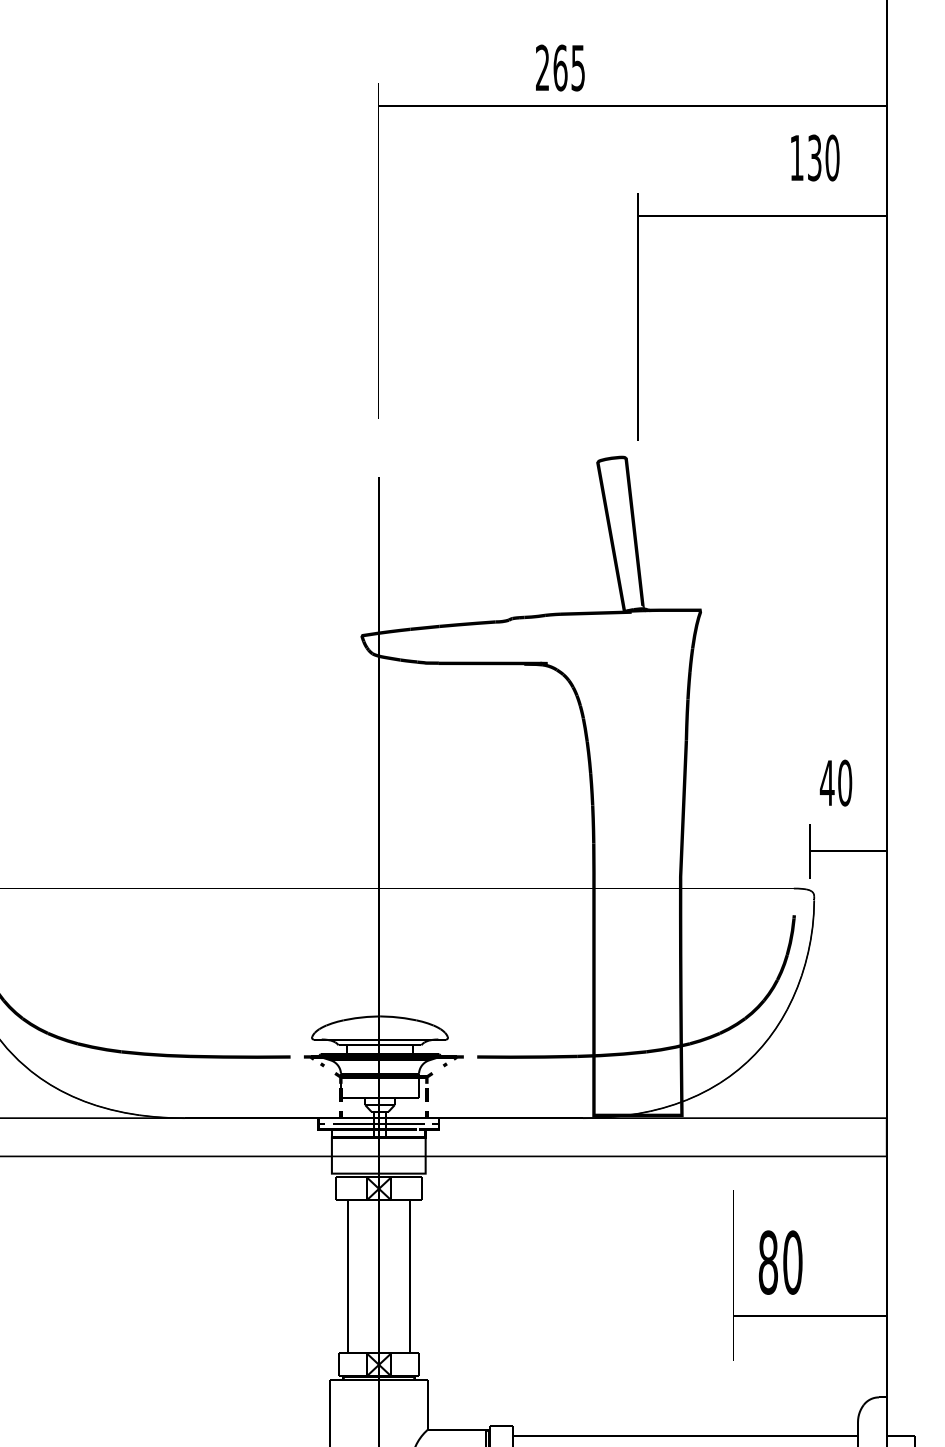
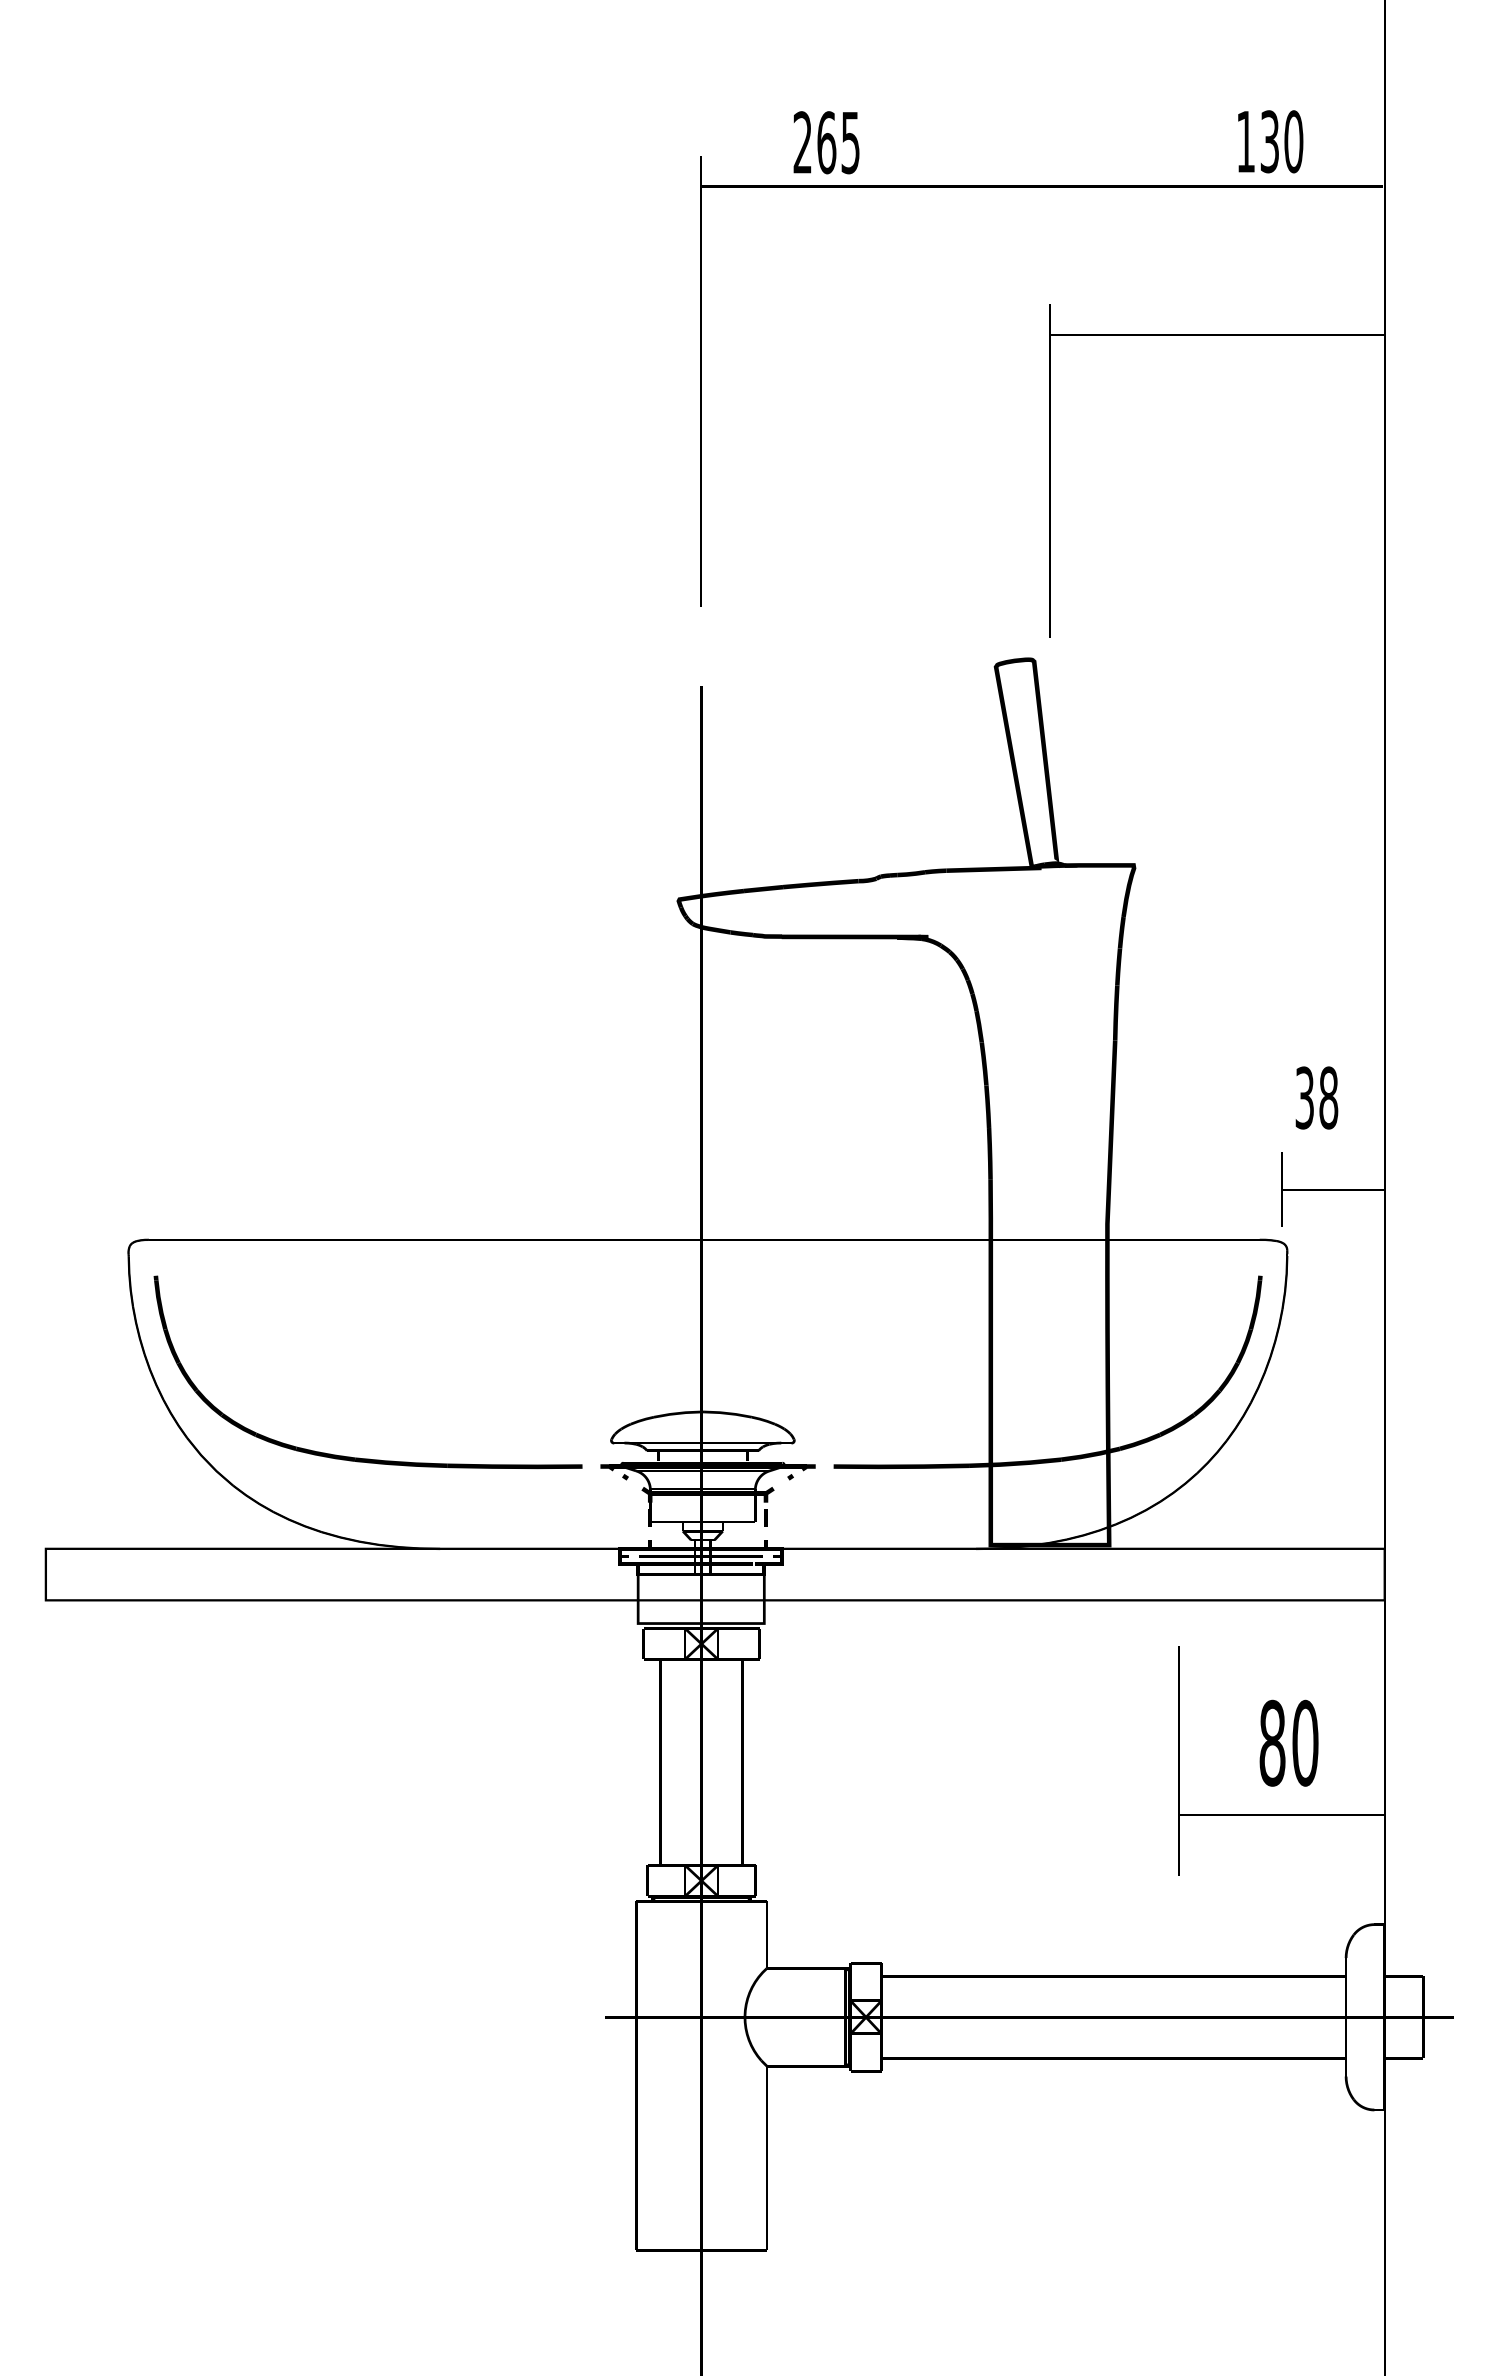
text: (560, 67) -> (826, 142), moved
text: (815, 157) -> (1270, 141), moved
text: (835, 782) -> (1316, 1097), 40 -> 38
text: (780, 1262) -> (1288, 1742), moved

